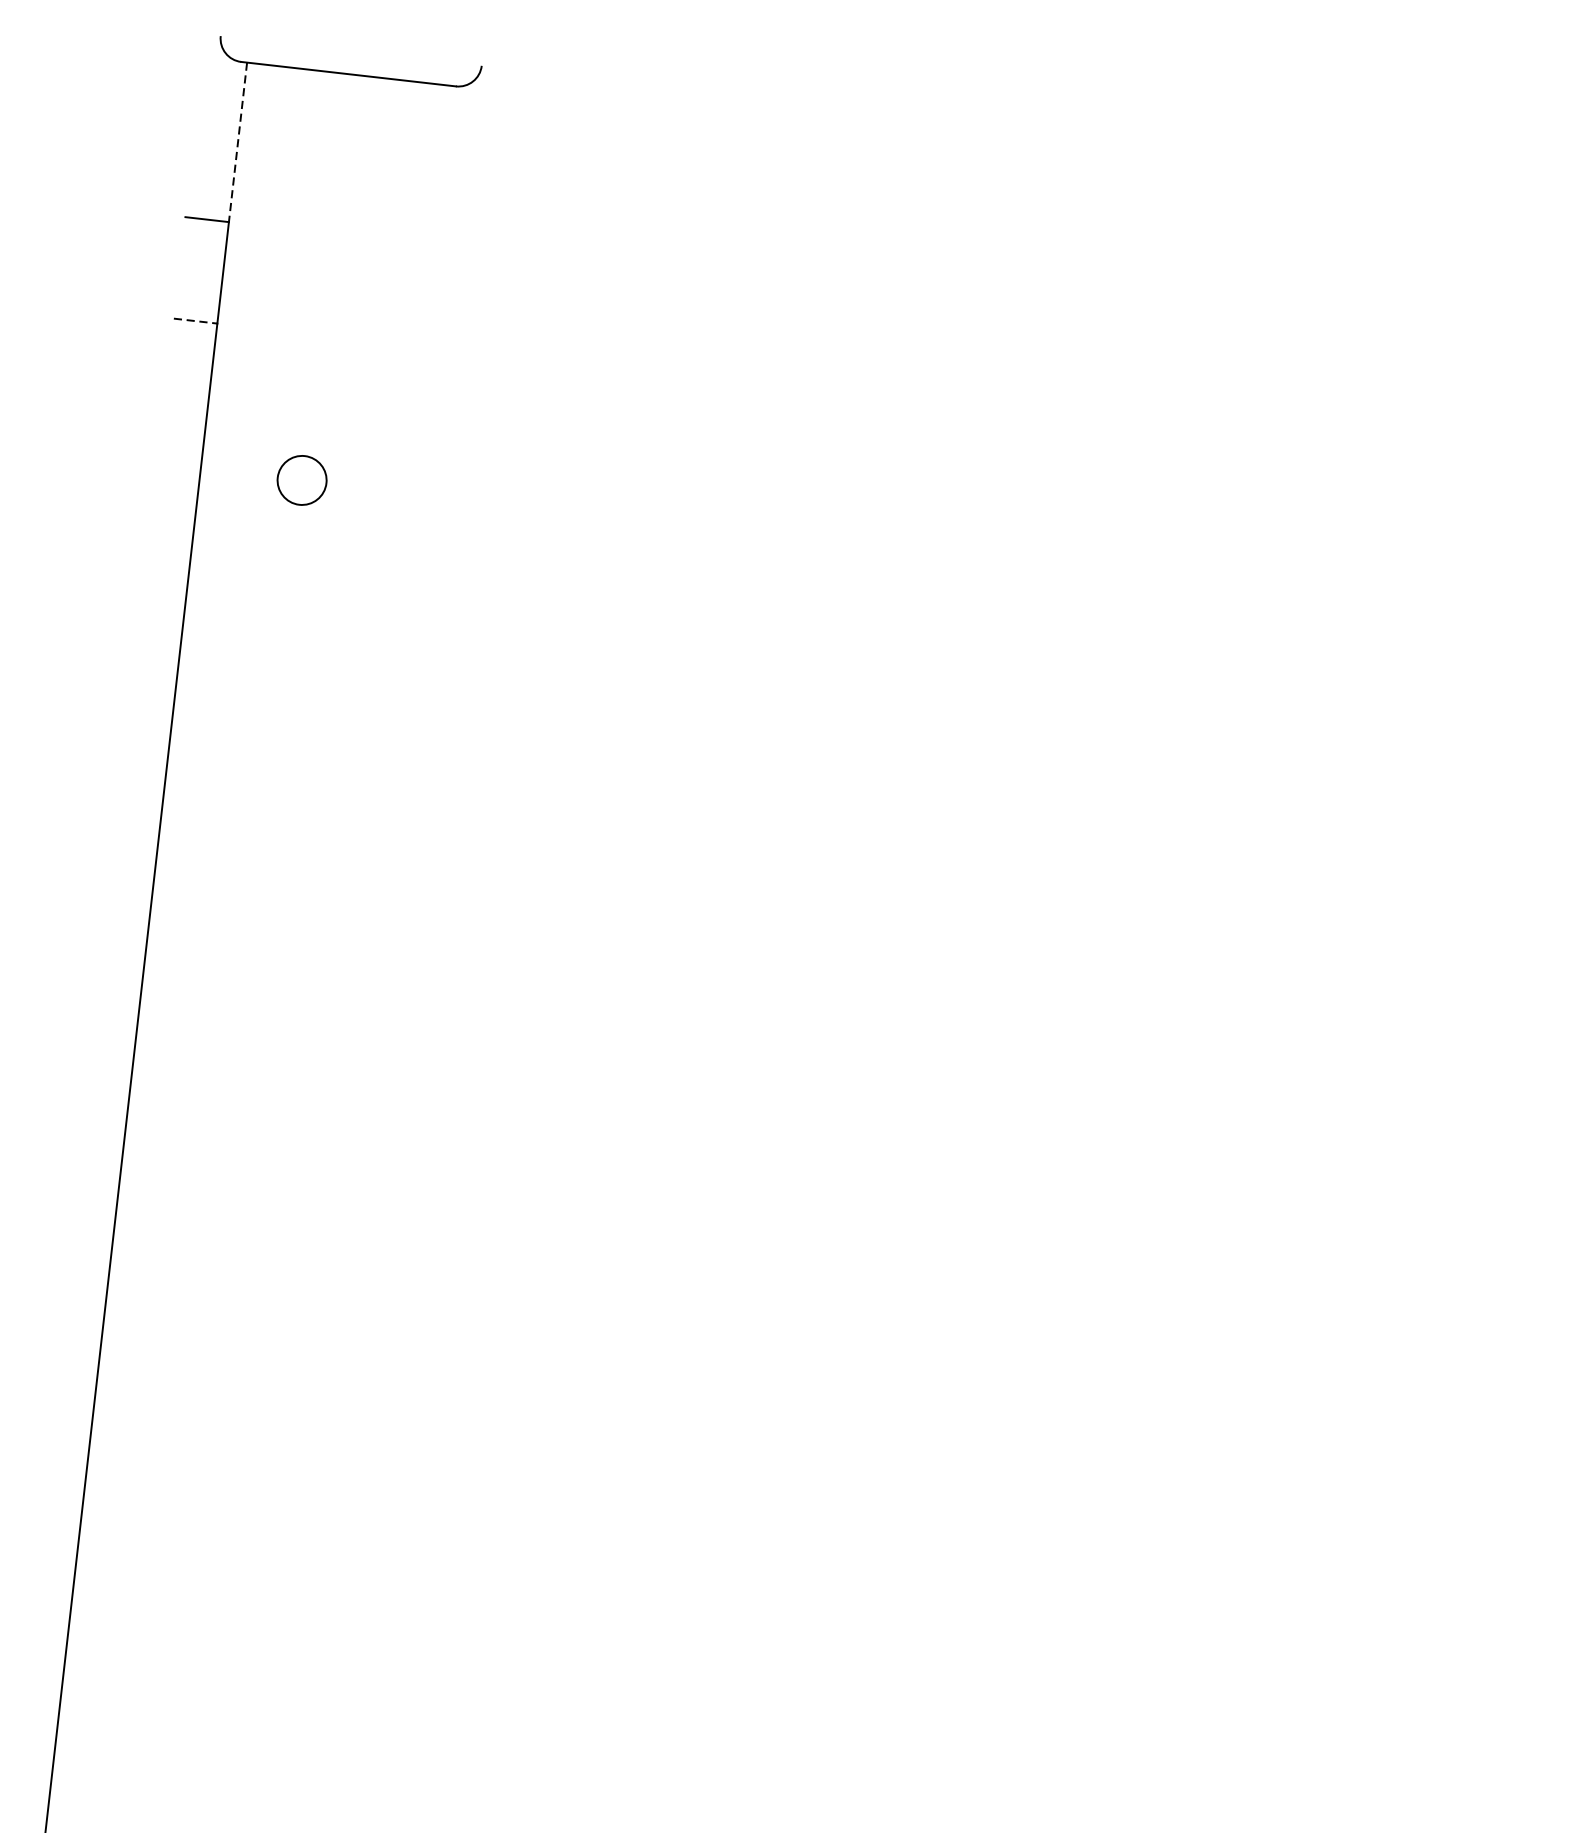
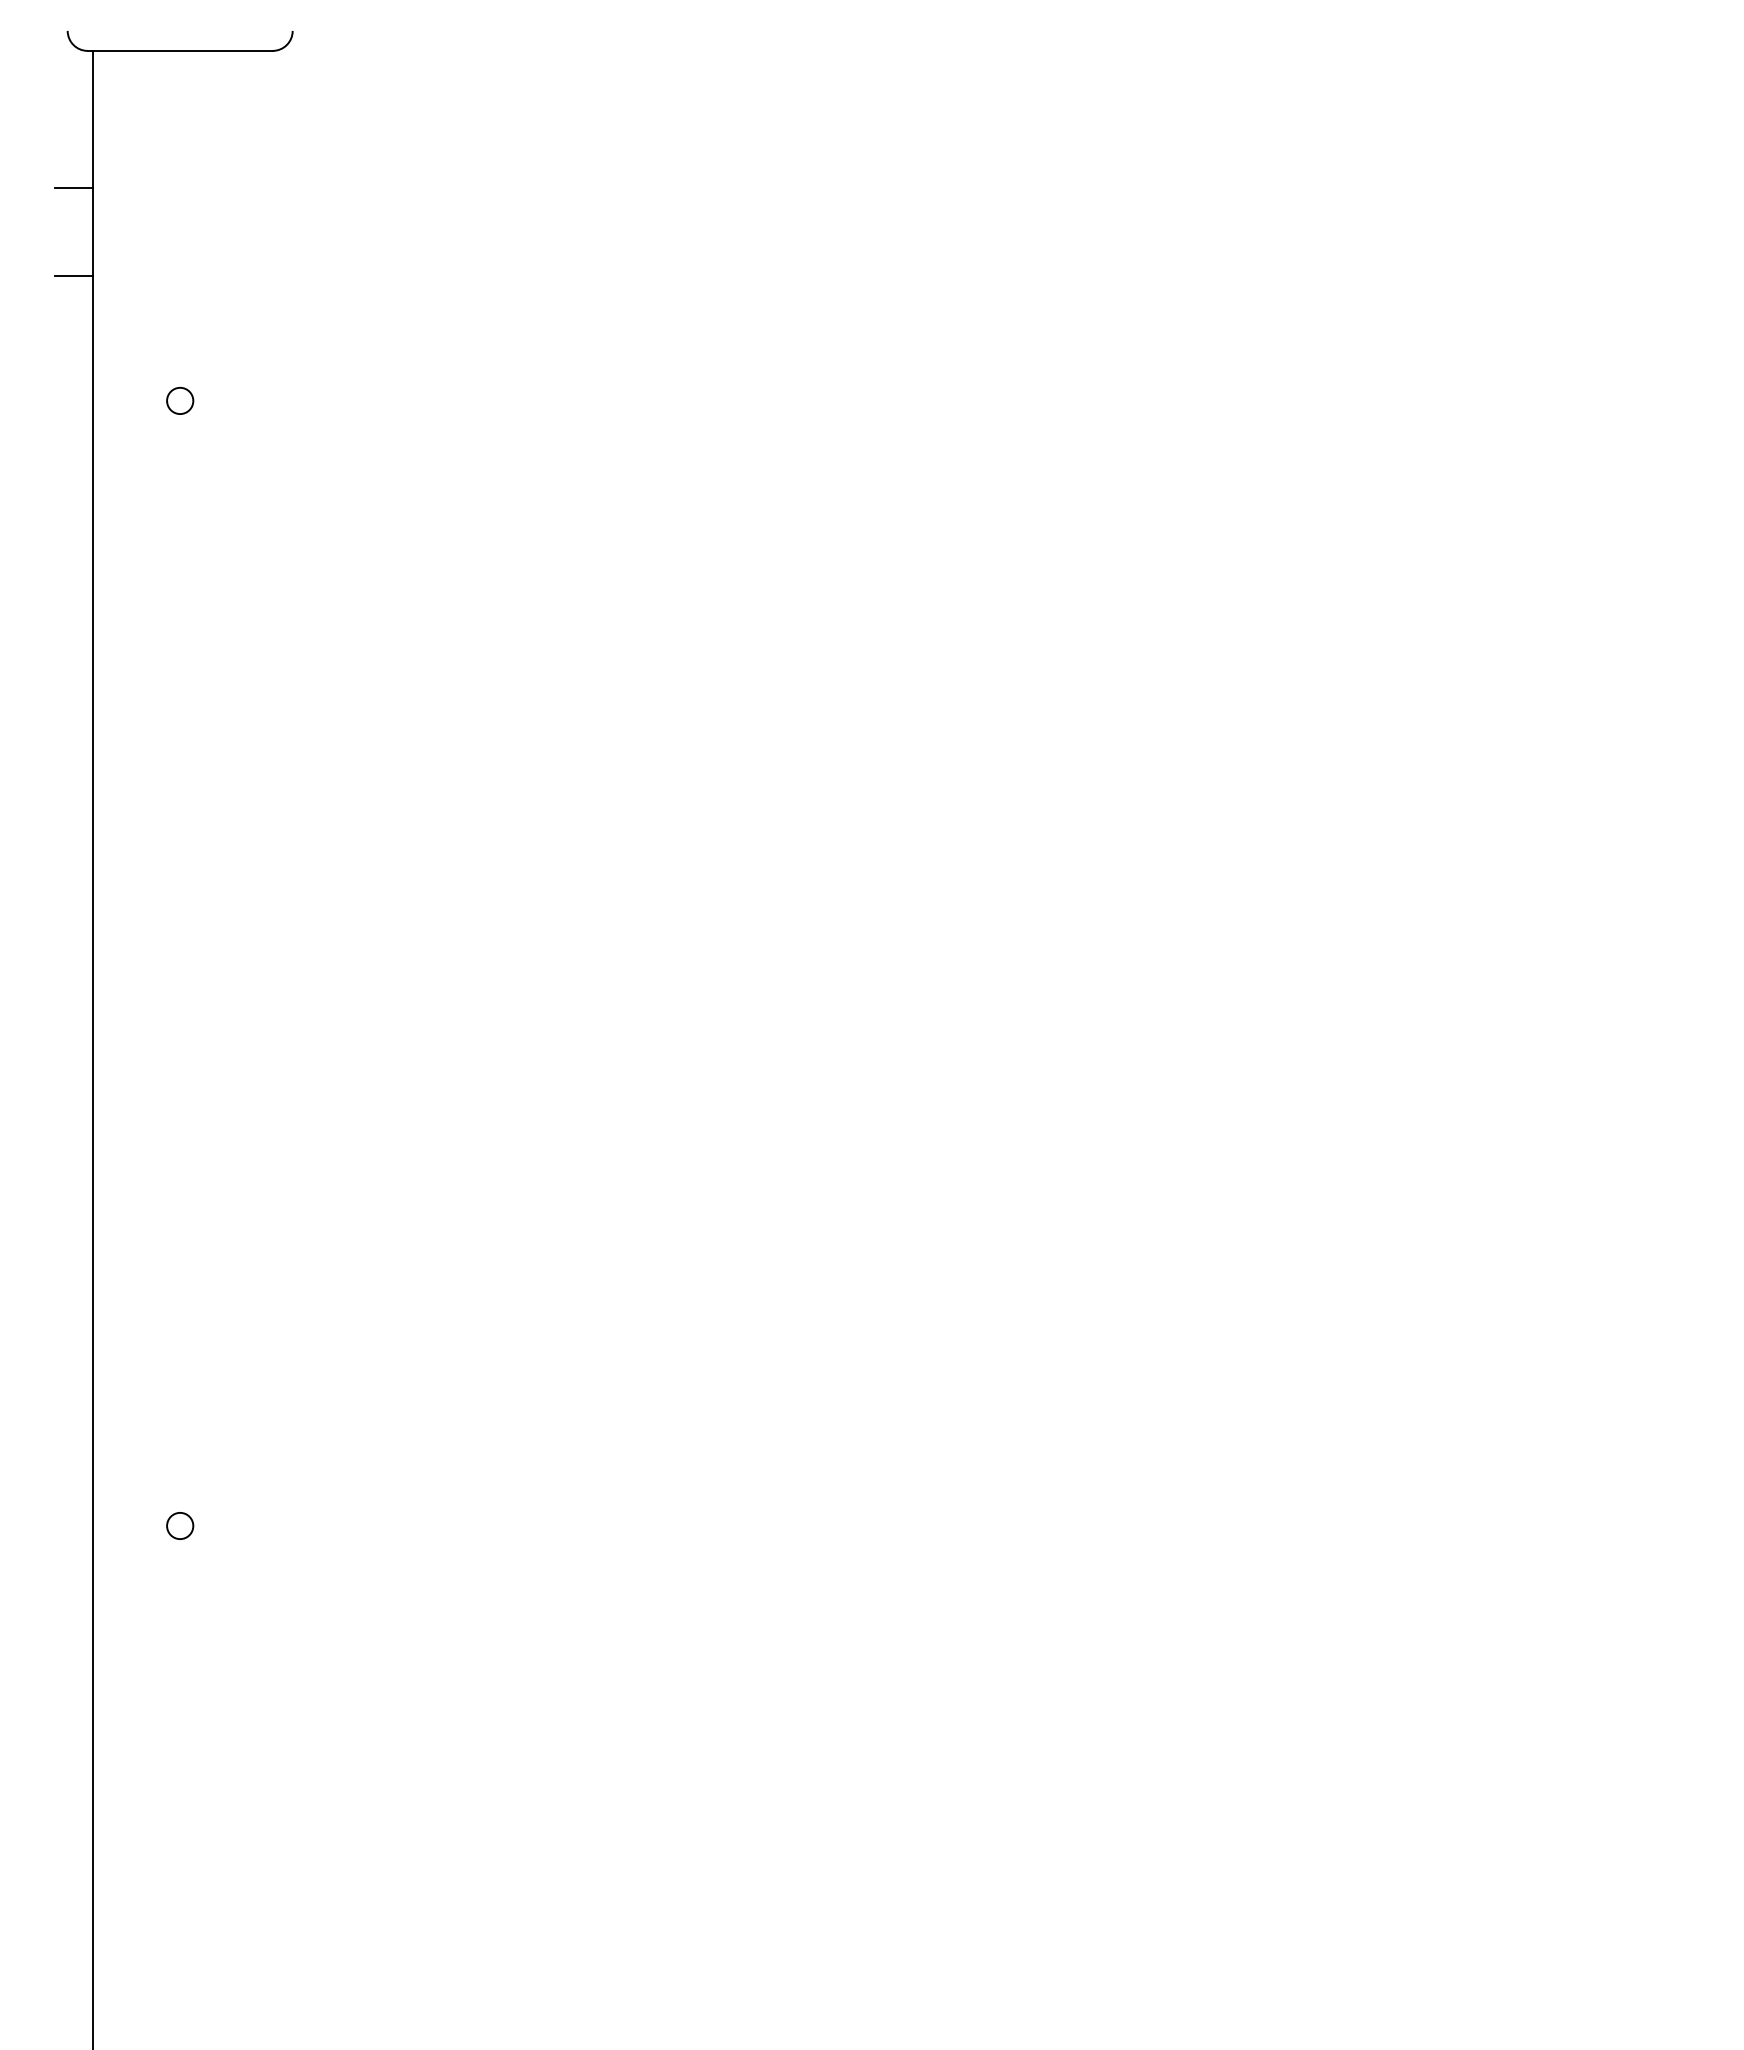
line: (237, 142) -> (92, 119), dashed -> solid
line: (195, 320) -> (73, 275), dashed -> solid
circle: (302, 479) -> (180, 400), size x0.62
circle: (154, 1784) -> (180, 1525), added

